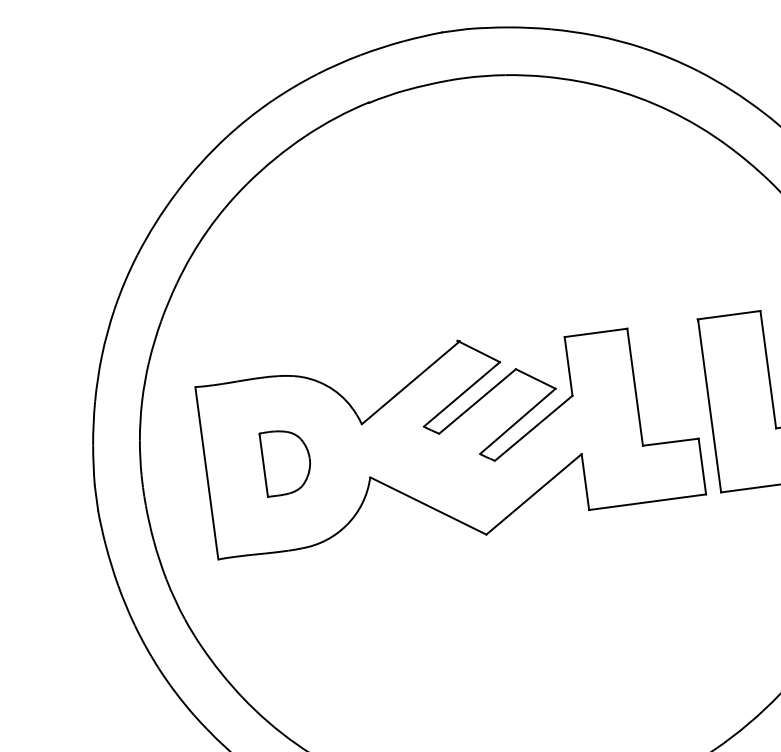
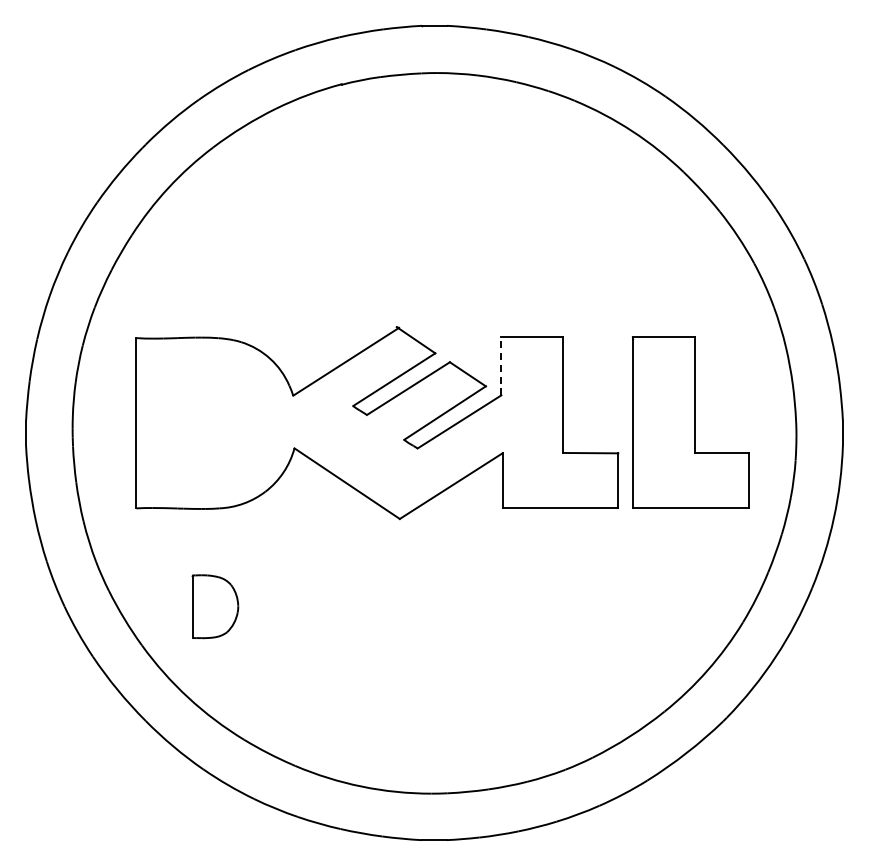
line: (568, 366) -> (501, 366), solid -> dashed
part: (286, 461) -> (215, 606), moved

